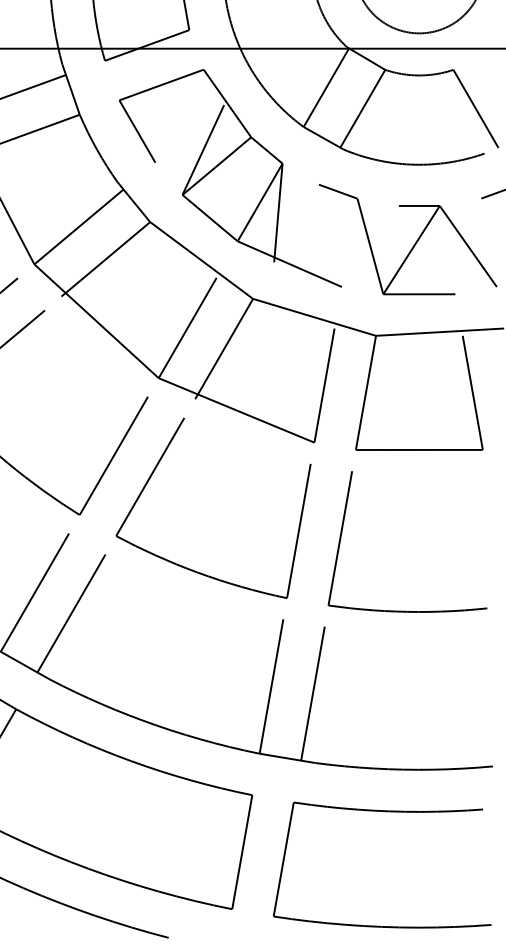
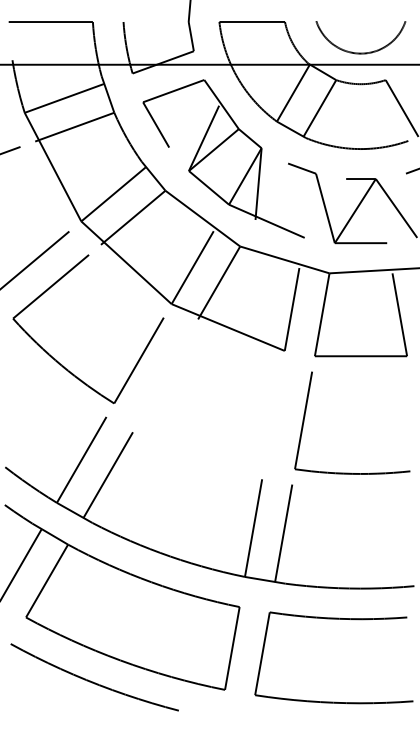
part: (188, 567) -> (193, 441), removed

